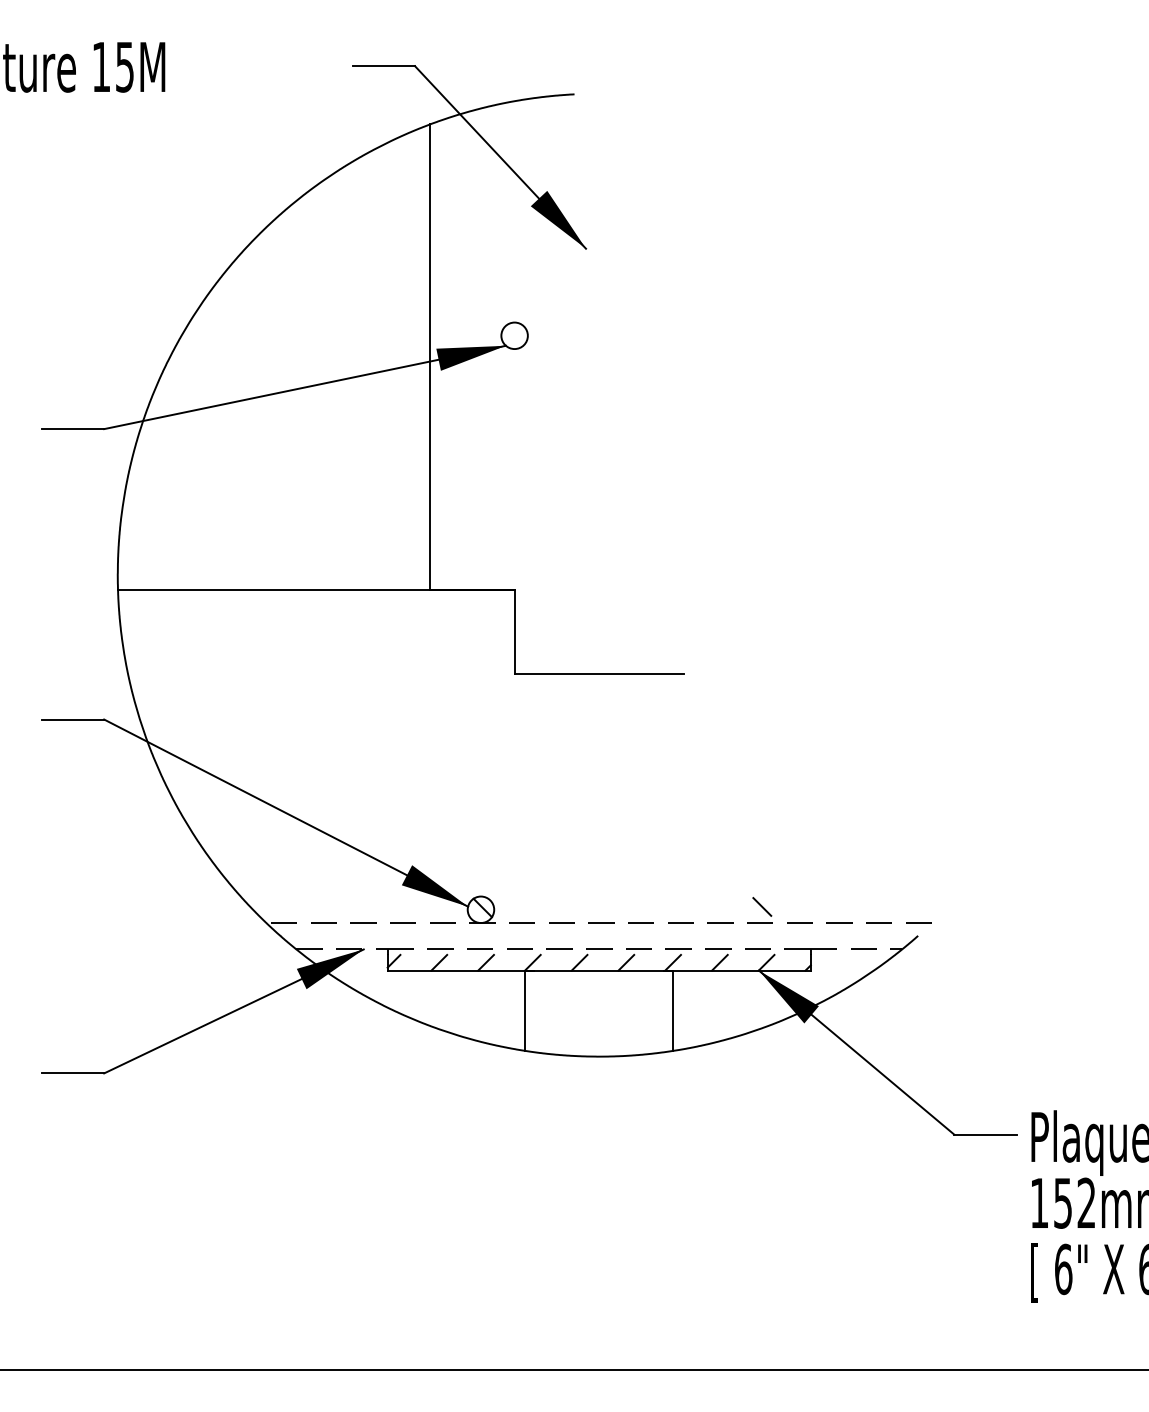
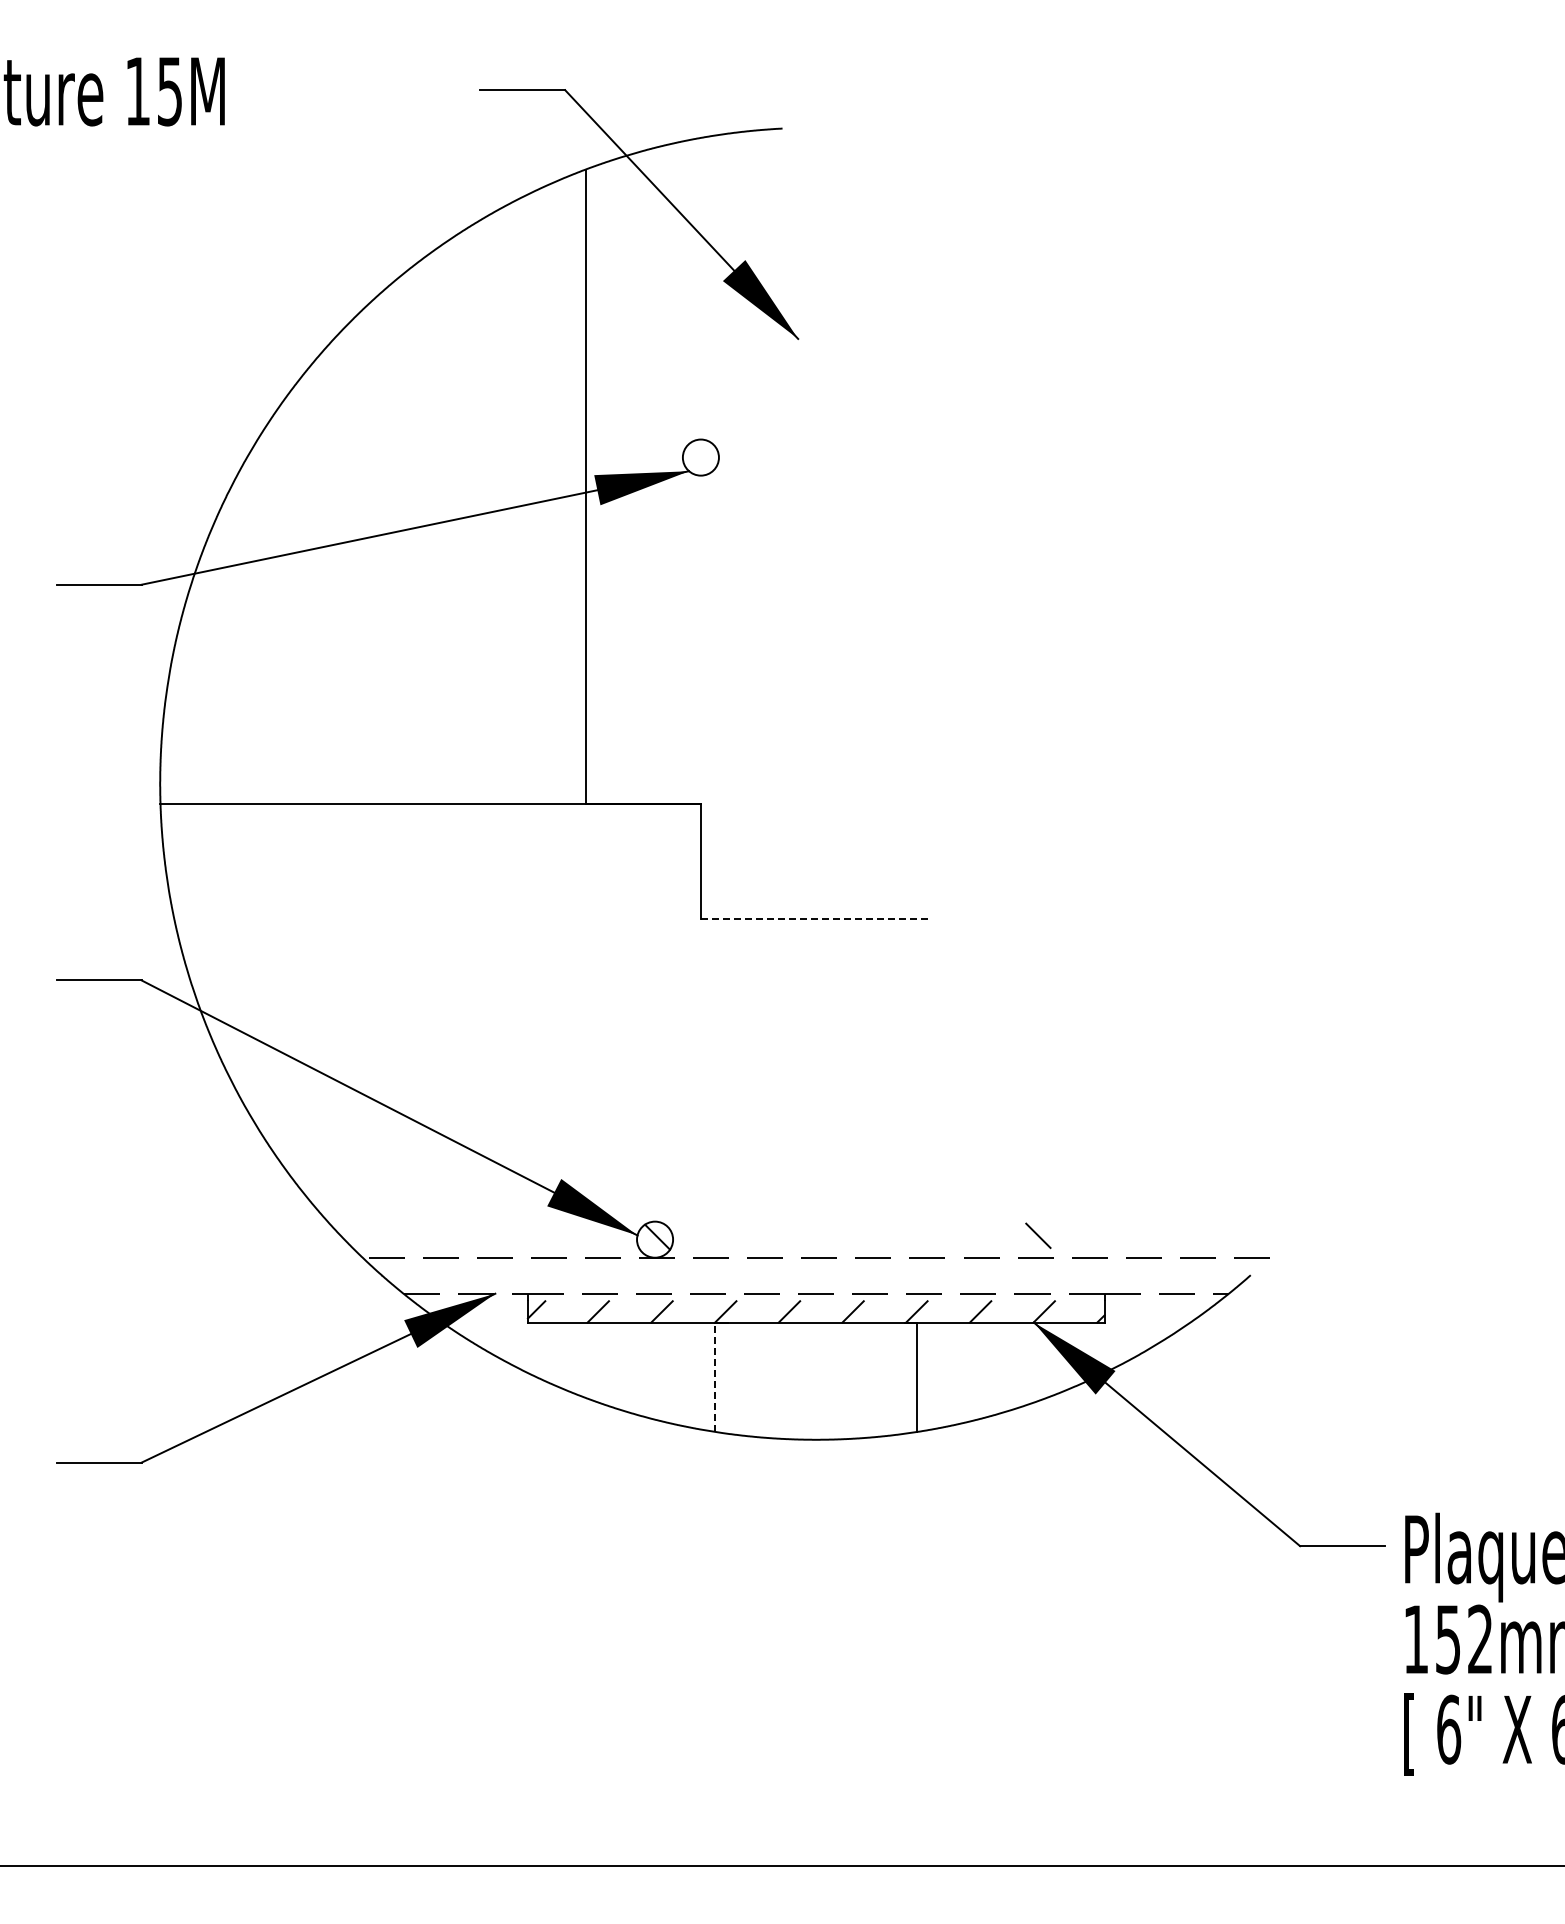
line: (599, 674) -> (816, 918), solid -> dashed
line: (525, 1010) -> (715, 1377), solid -> dashed

